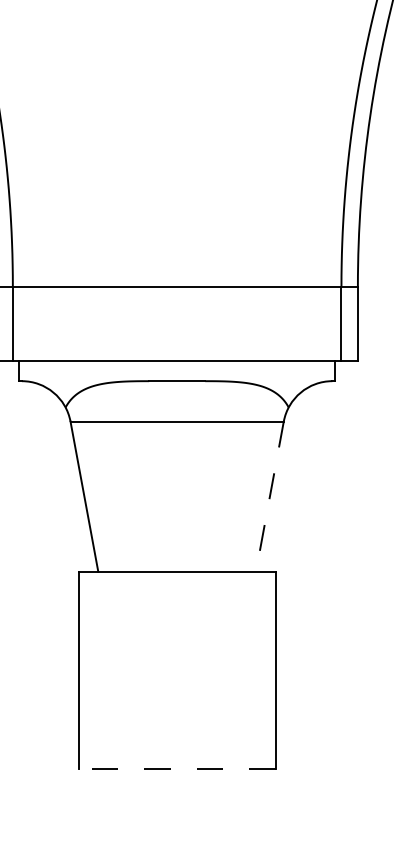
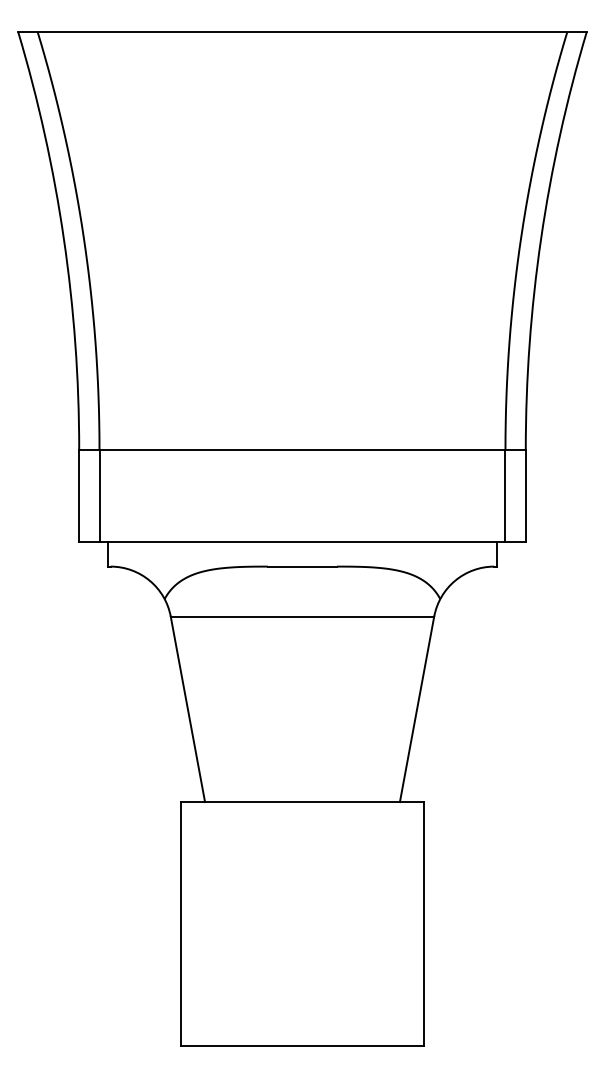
line: (269, 496) -> (416, 709), dashed -> solid
line: (177, 768) -> (302, 1045), dashed -> solid

